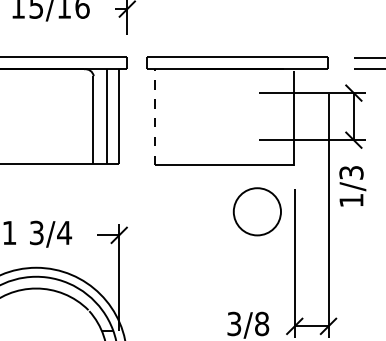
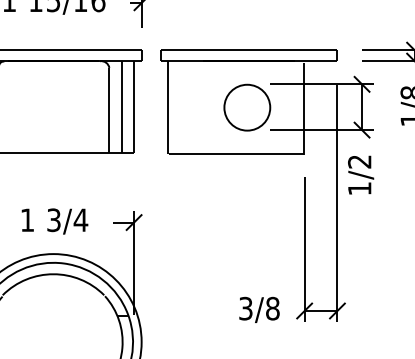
line: (154, 116) -> (168, 107), dashed -> solid
text: (351, 172) -> (359, 161), 1/3 -> 1/2
circle: (257, 211) -> (247, 107), moved

